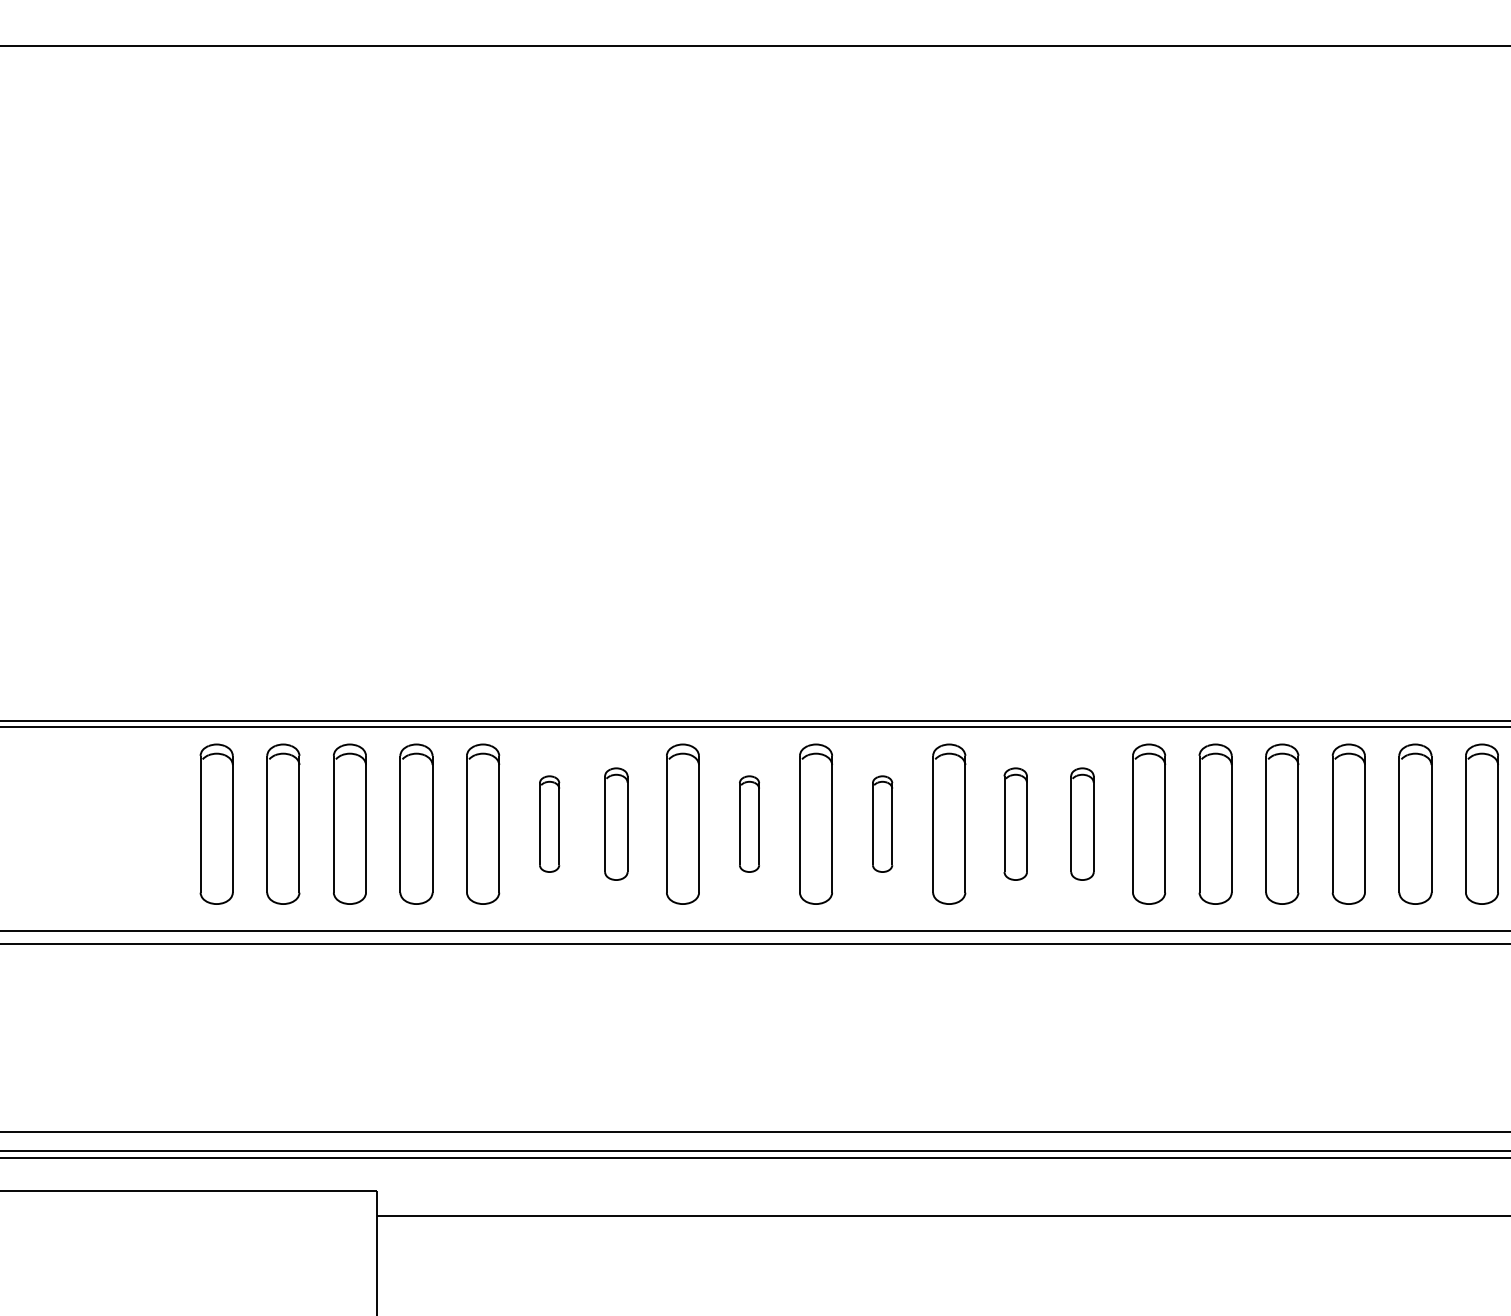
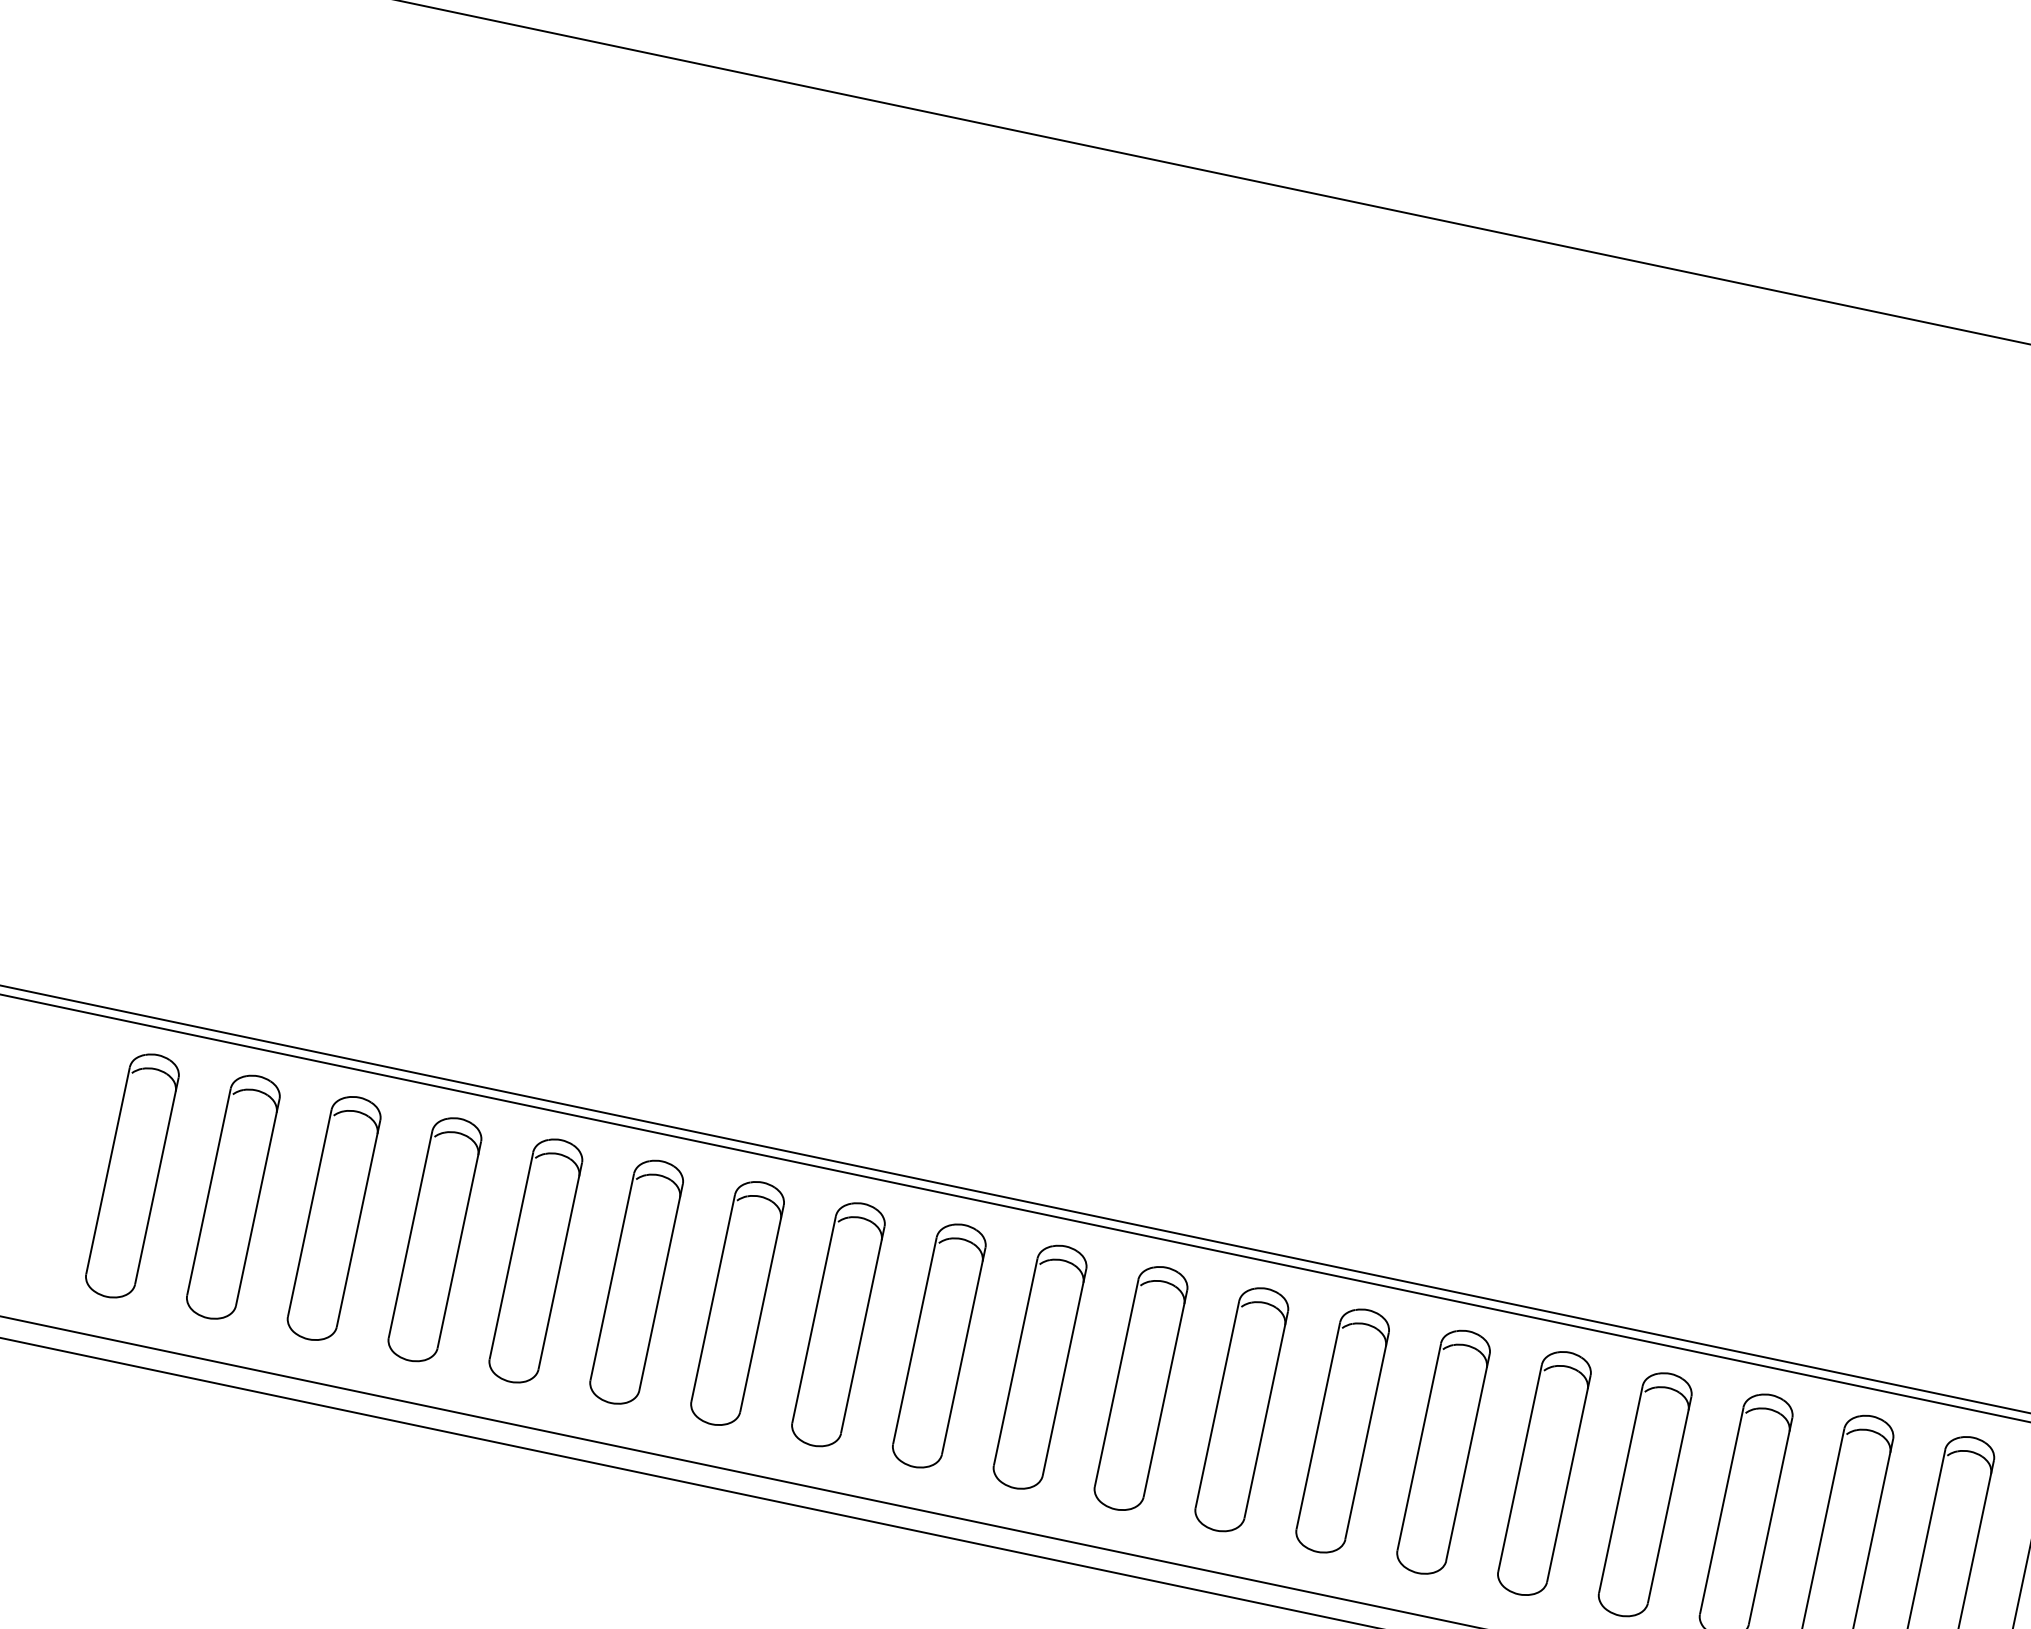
part: (549, 823) -> (636, 1280), size x1.67
part: (616, 823) -> (738, 1302), size x1.43
part: (749, 823) -> (939, 1344), size x1.67
part: (882, 823) -> (1140, 1387), size x1.67
part: (1015, 823) -> (1342, 1429), size x1.43
part: (1082, 823) -> (1443, 1451), size x1.43

